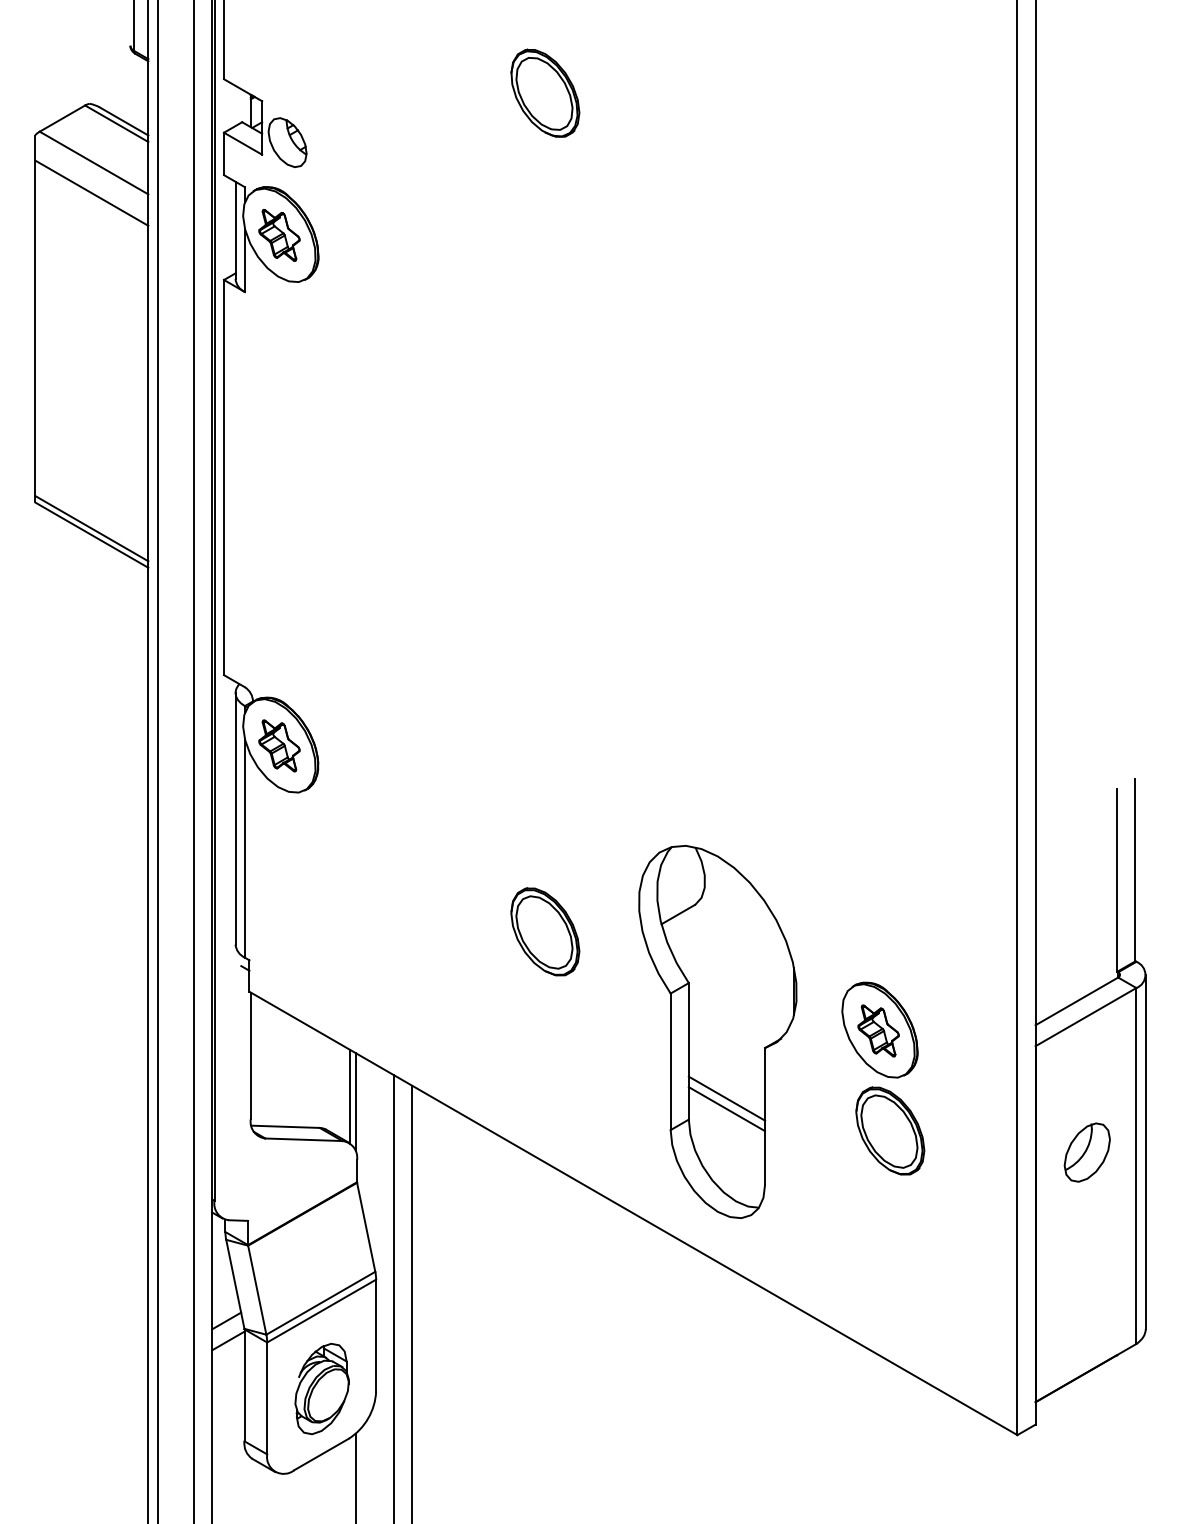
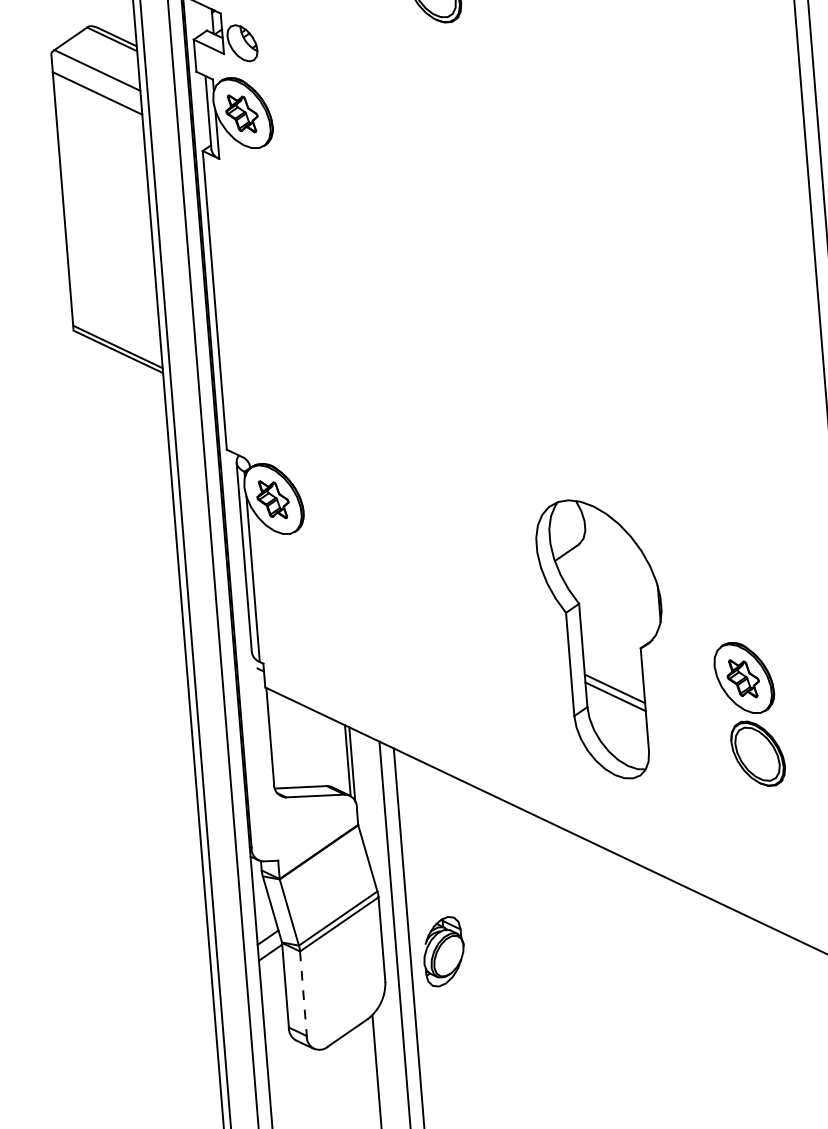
part: (545, 931) -> (485, 623), removed
part: (717, 1031) -> (603, 638), moved
part: (321, 1388) -> (443, 951), moved
line: (267, 1398) -> (303, 993), solid -> dashed

